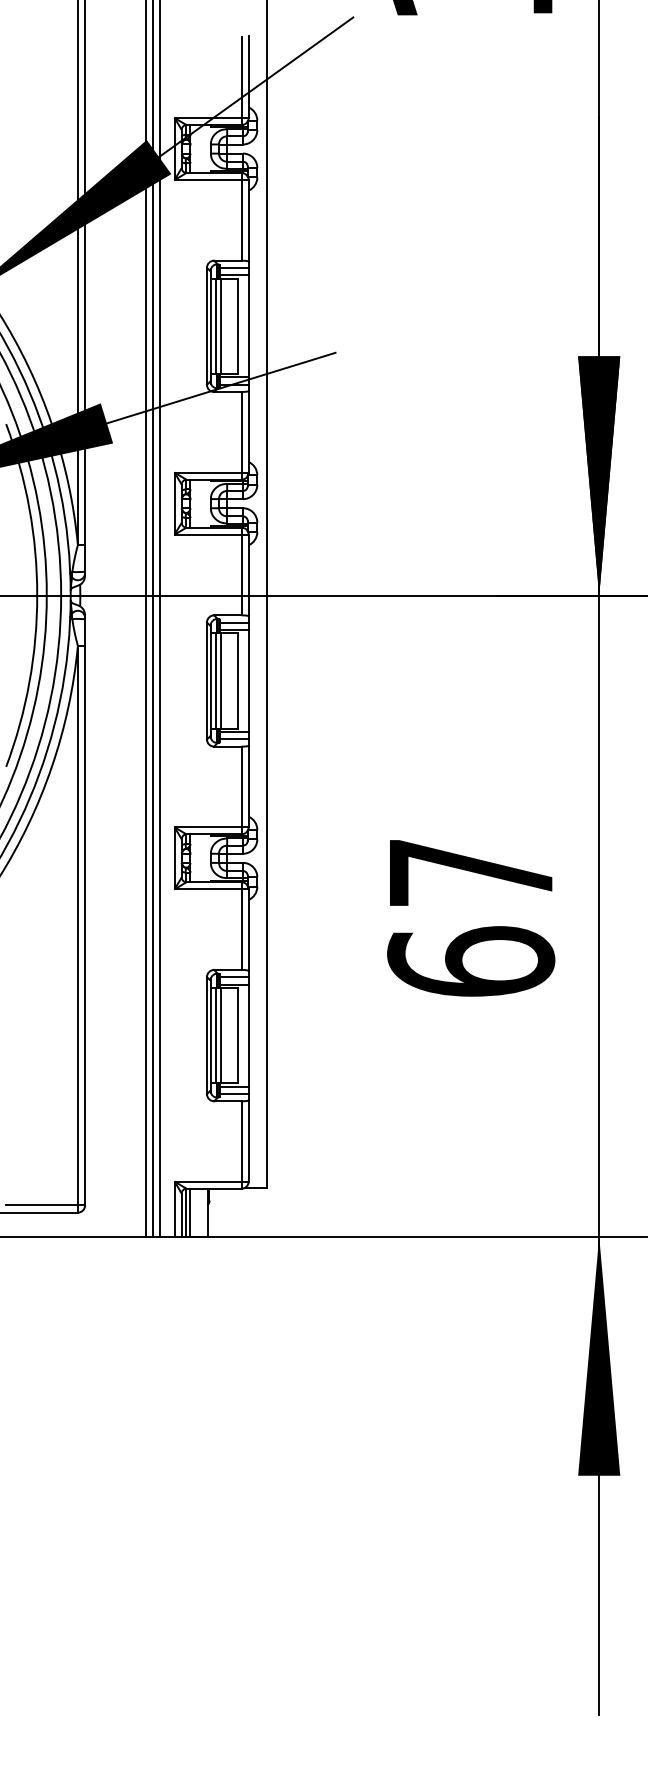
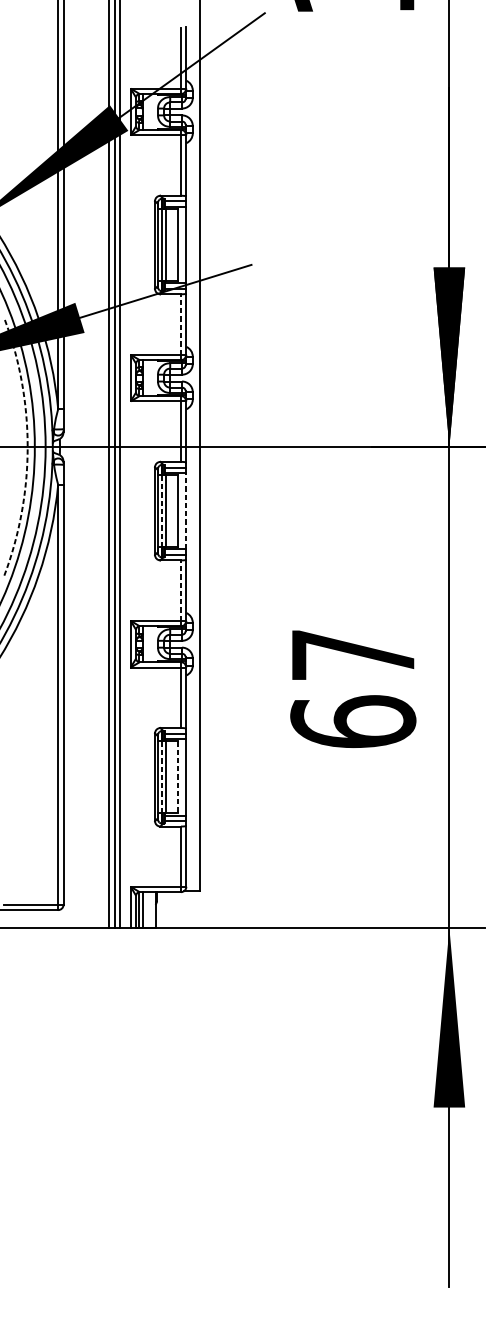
line: (241, 431) -> (180, 323), solid -> dashed
arc: (37, 595) -> (27, 447), solid -> dashed
line: (216, 680) -> (162, 510), solid -> dashed
line: (248, 680) -> (186, 510), solid -> dashed
line: (241, 786) -> (180, 590), solid -> dashed
line: (216, 1035) -> (162, 777), solid -> dashed
line: (238, 1035) -> (178, 777), solid -> dashed

